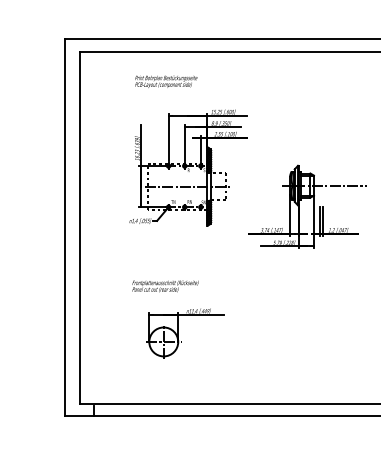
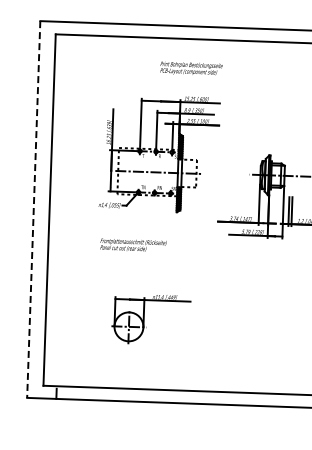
text: (166, 81) -> (191, 68), moved
line: (64, 228) -> (33, 210), solid -> dashed
text: (165, 286) -> (133, 245), moved

